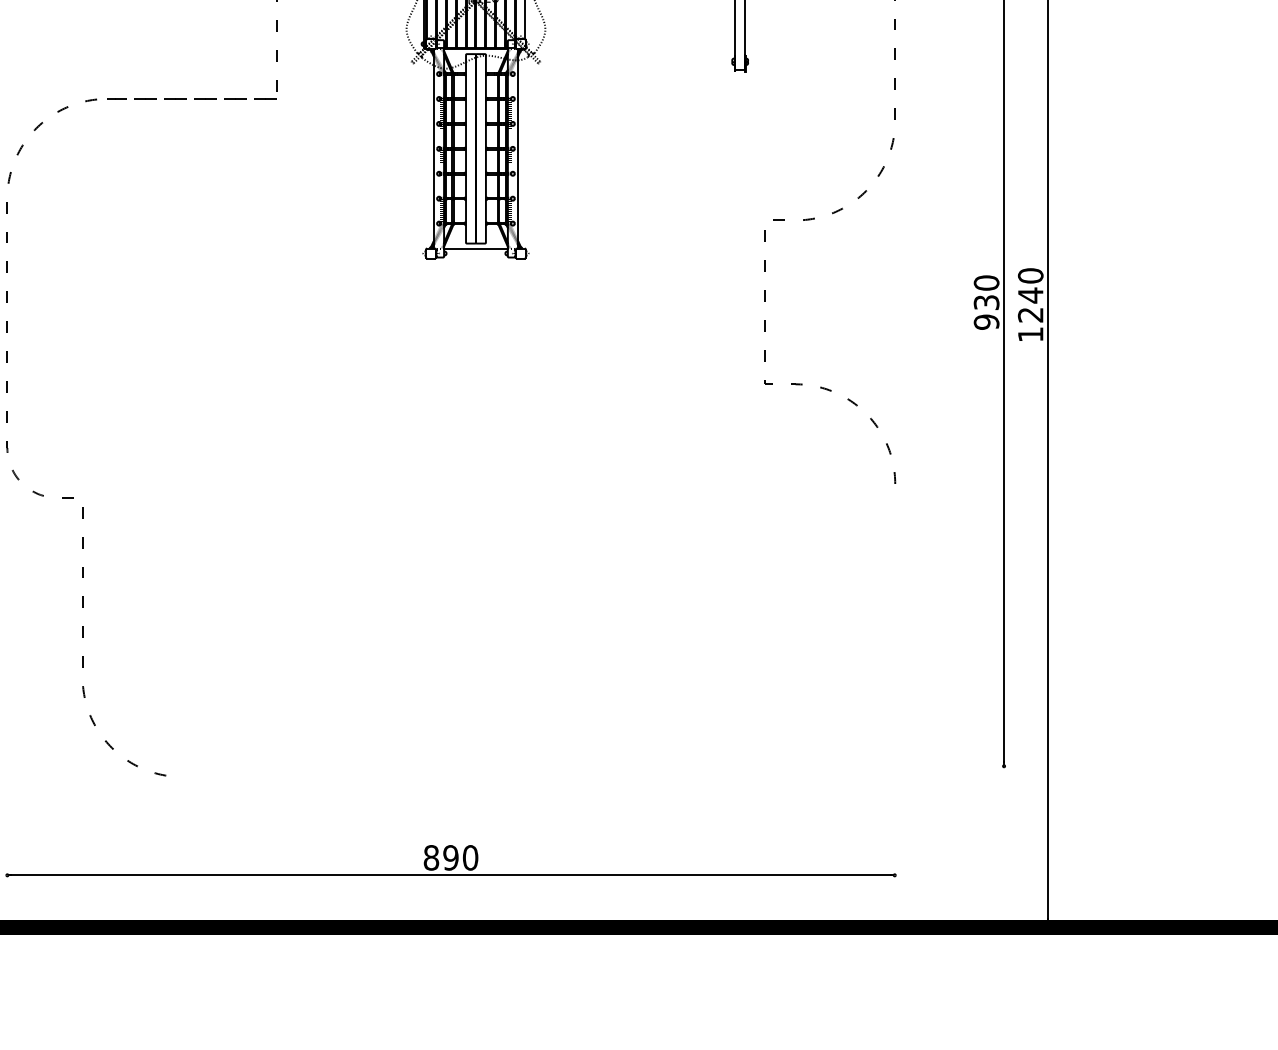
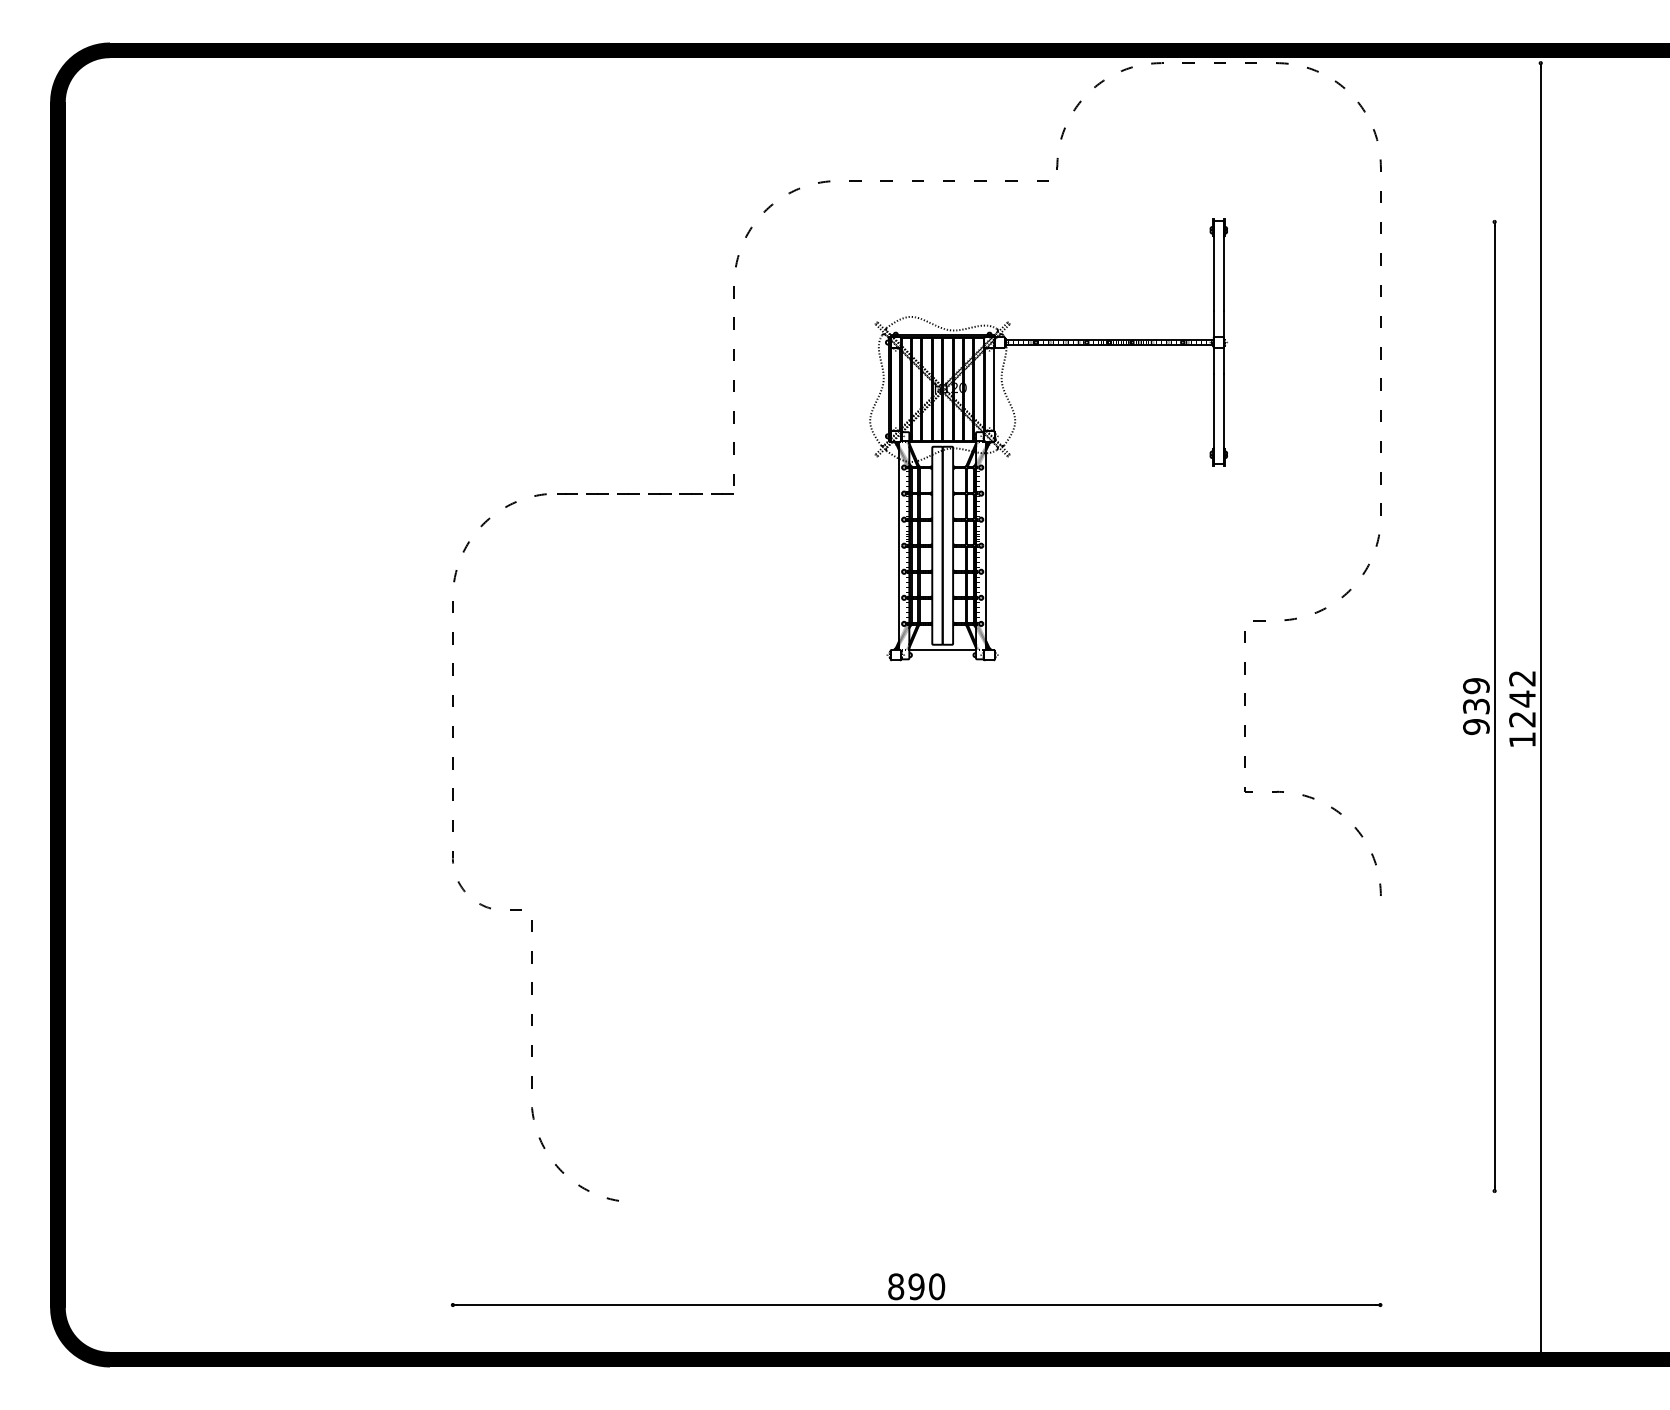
text: (1030, 275) -> (1522, 678), 1240 -> 1242
text: (986, 283) -> (1476, 686), 930 -> 939

